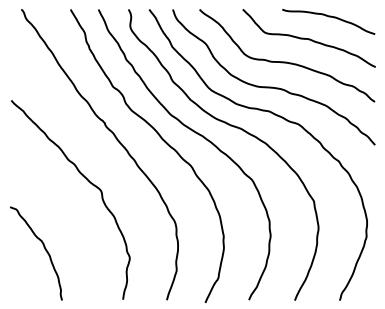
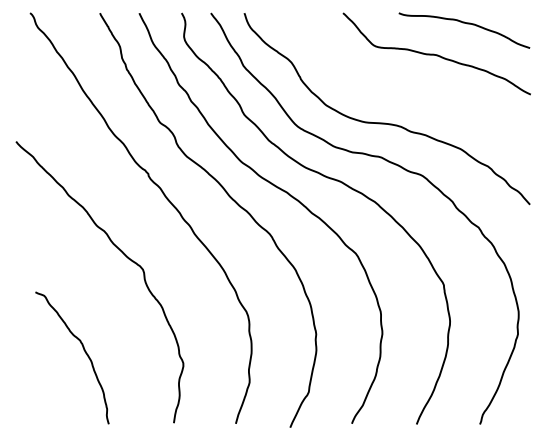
curve: (286, 62) -> (405, 87), removed
curve: (44, 249) -> (84, 352), moved

